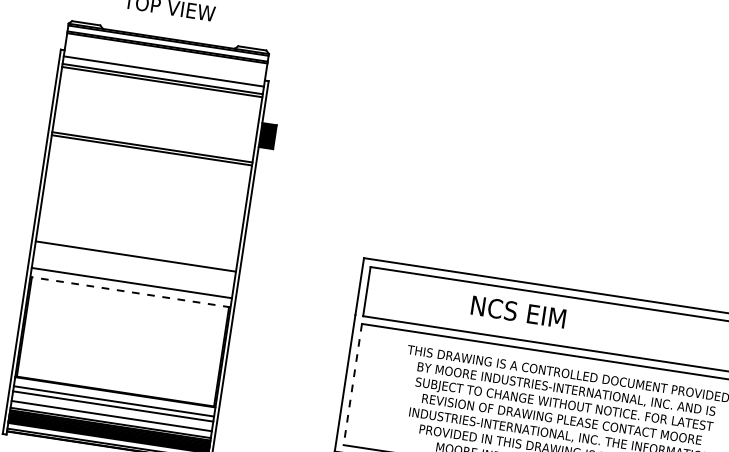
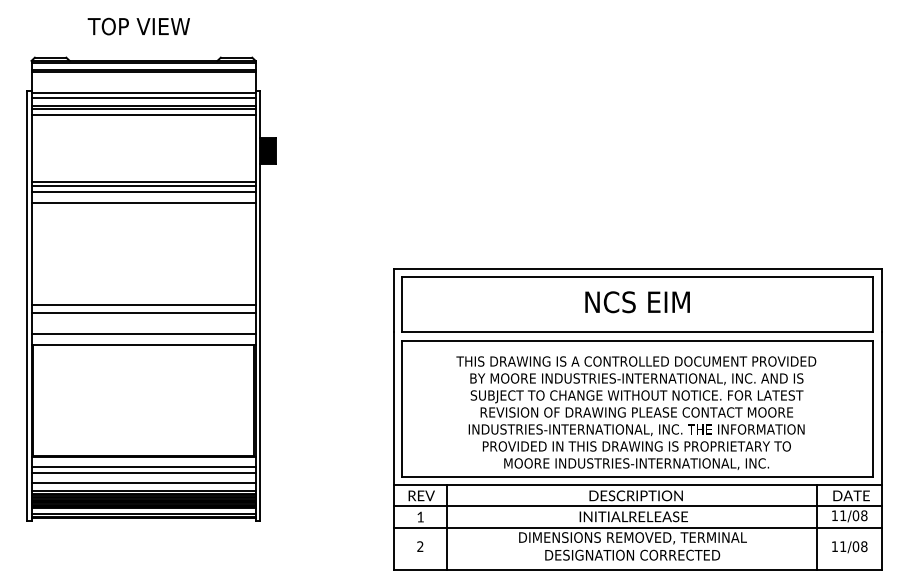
line: (164, 67) -> (143, 93), added
line: (161, 86) -> (143, 114), added
line: (150, 156) -> (143, 192), added
line: (149, 166) -> (143, 203), added
line: (134, 264) -> (143, 313), added
line: (130, 292) -> (143, 344), dashed -> solid
text: (518, 312) -> (637, 302), moved
line: (353, 384) -> (402, 408), dashed -> solid

